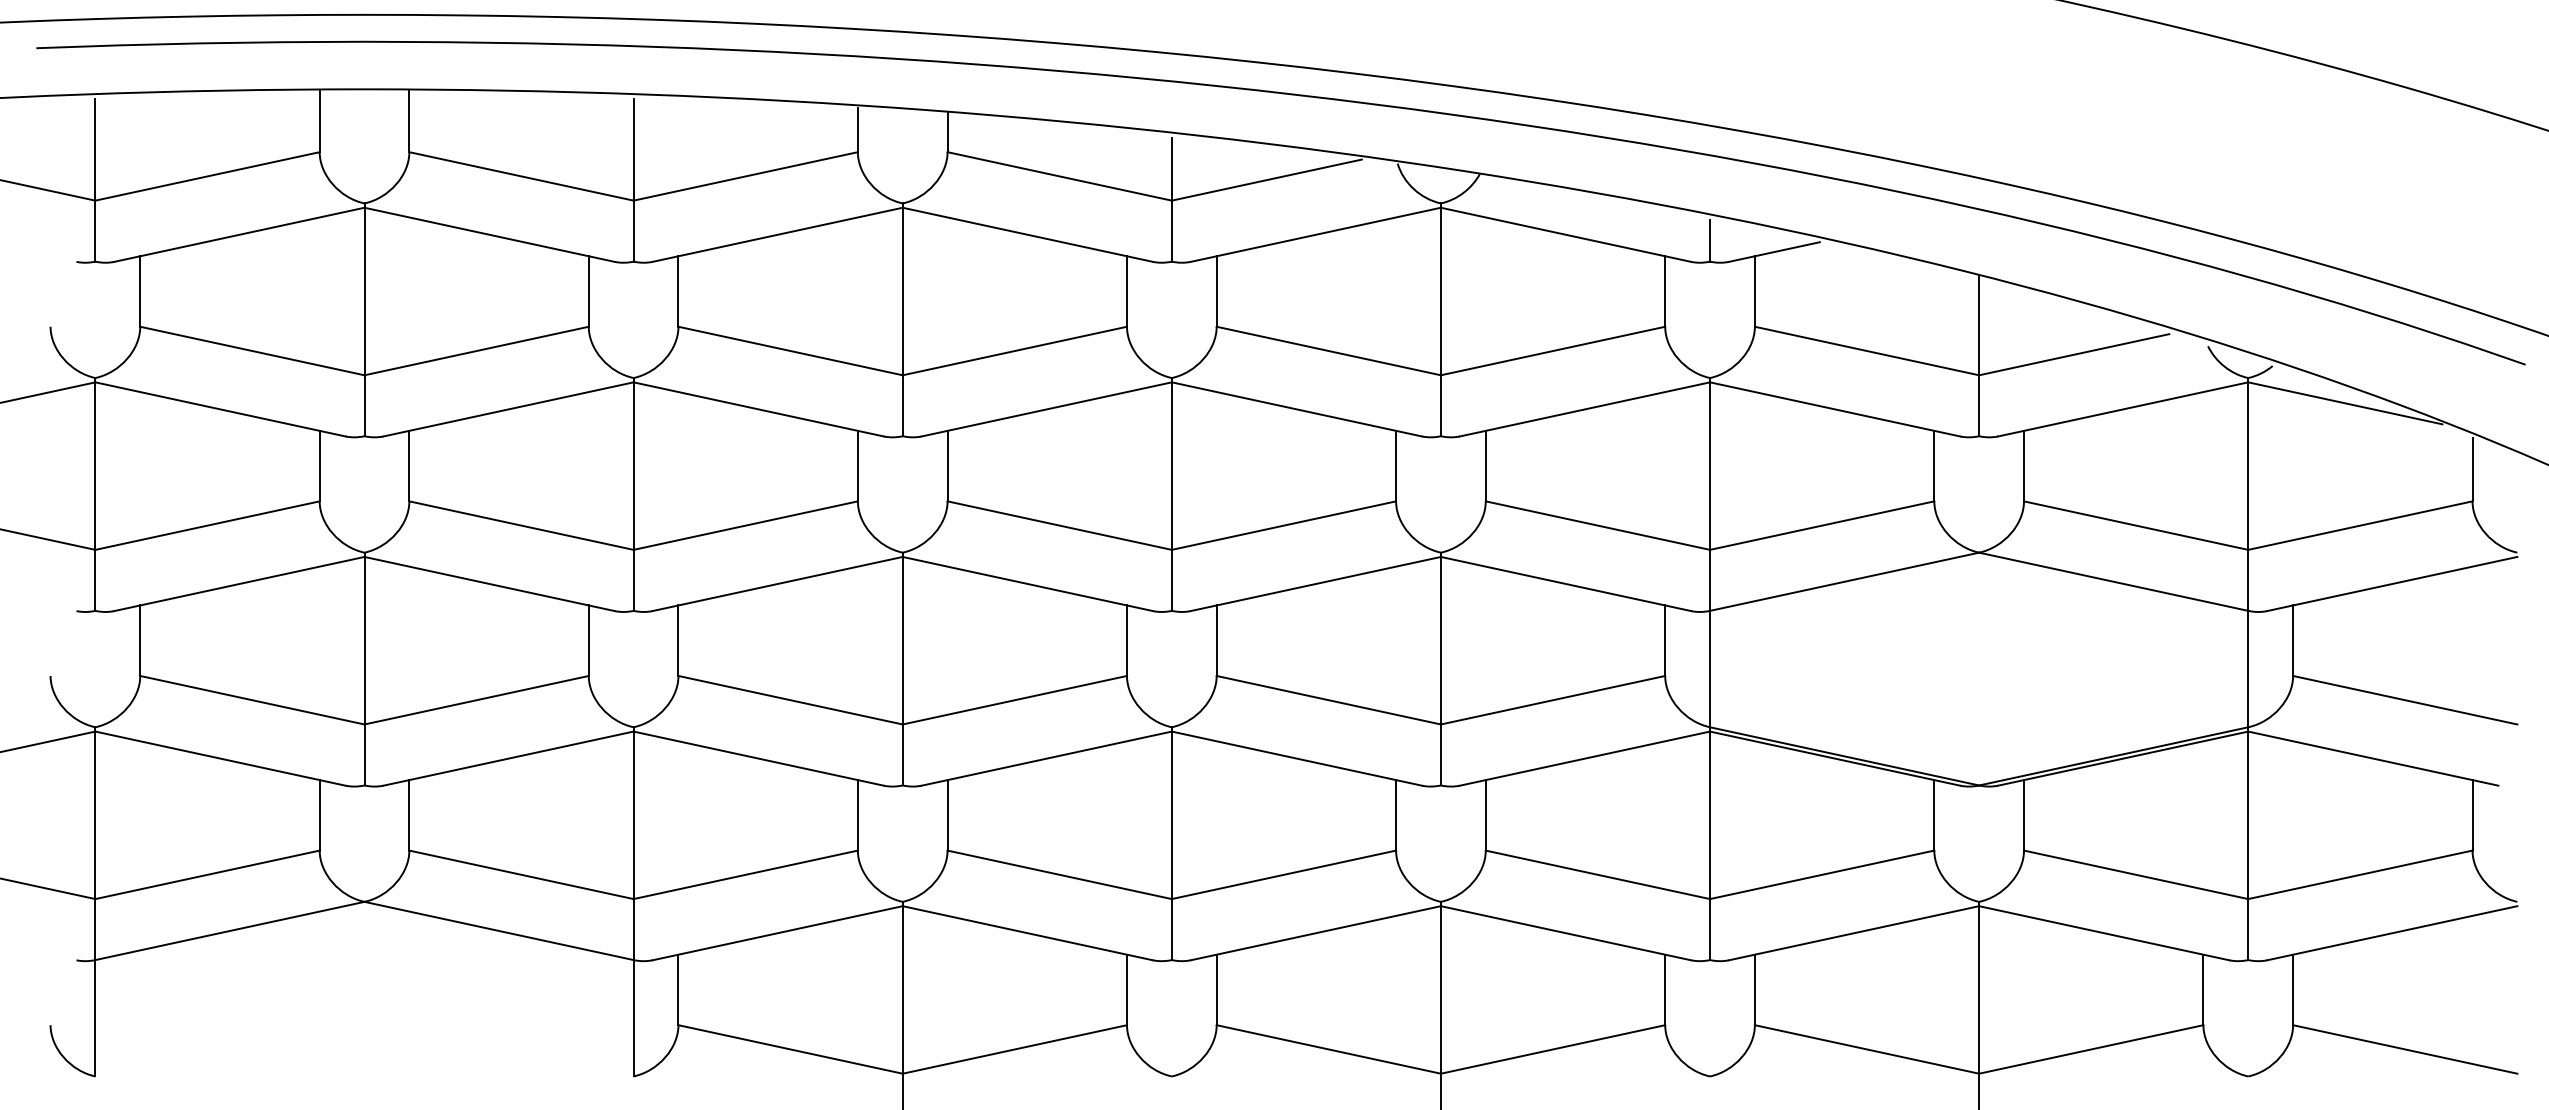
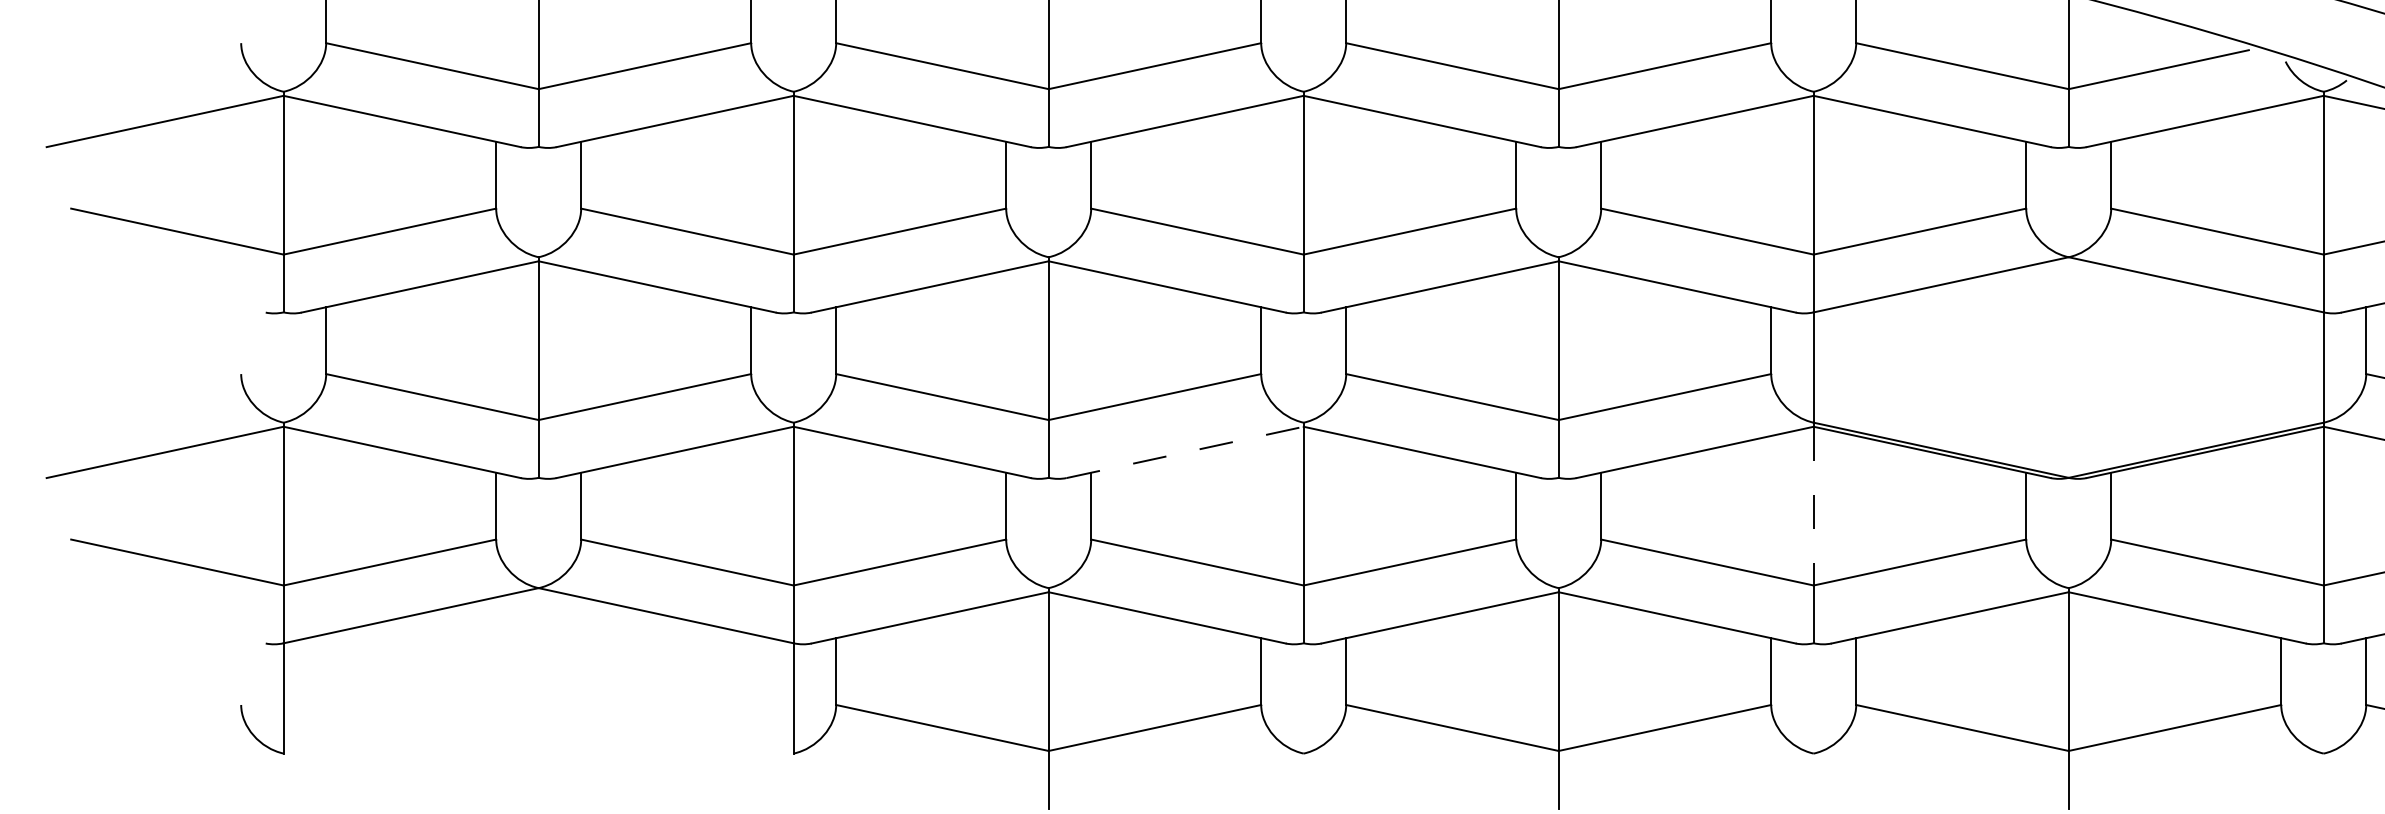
line: (1046, 758) -> (1184, 452), solid -> dashed
line: (1710, 815) -> (1814, 506), solid -> dashed

